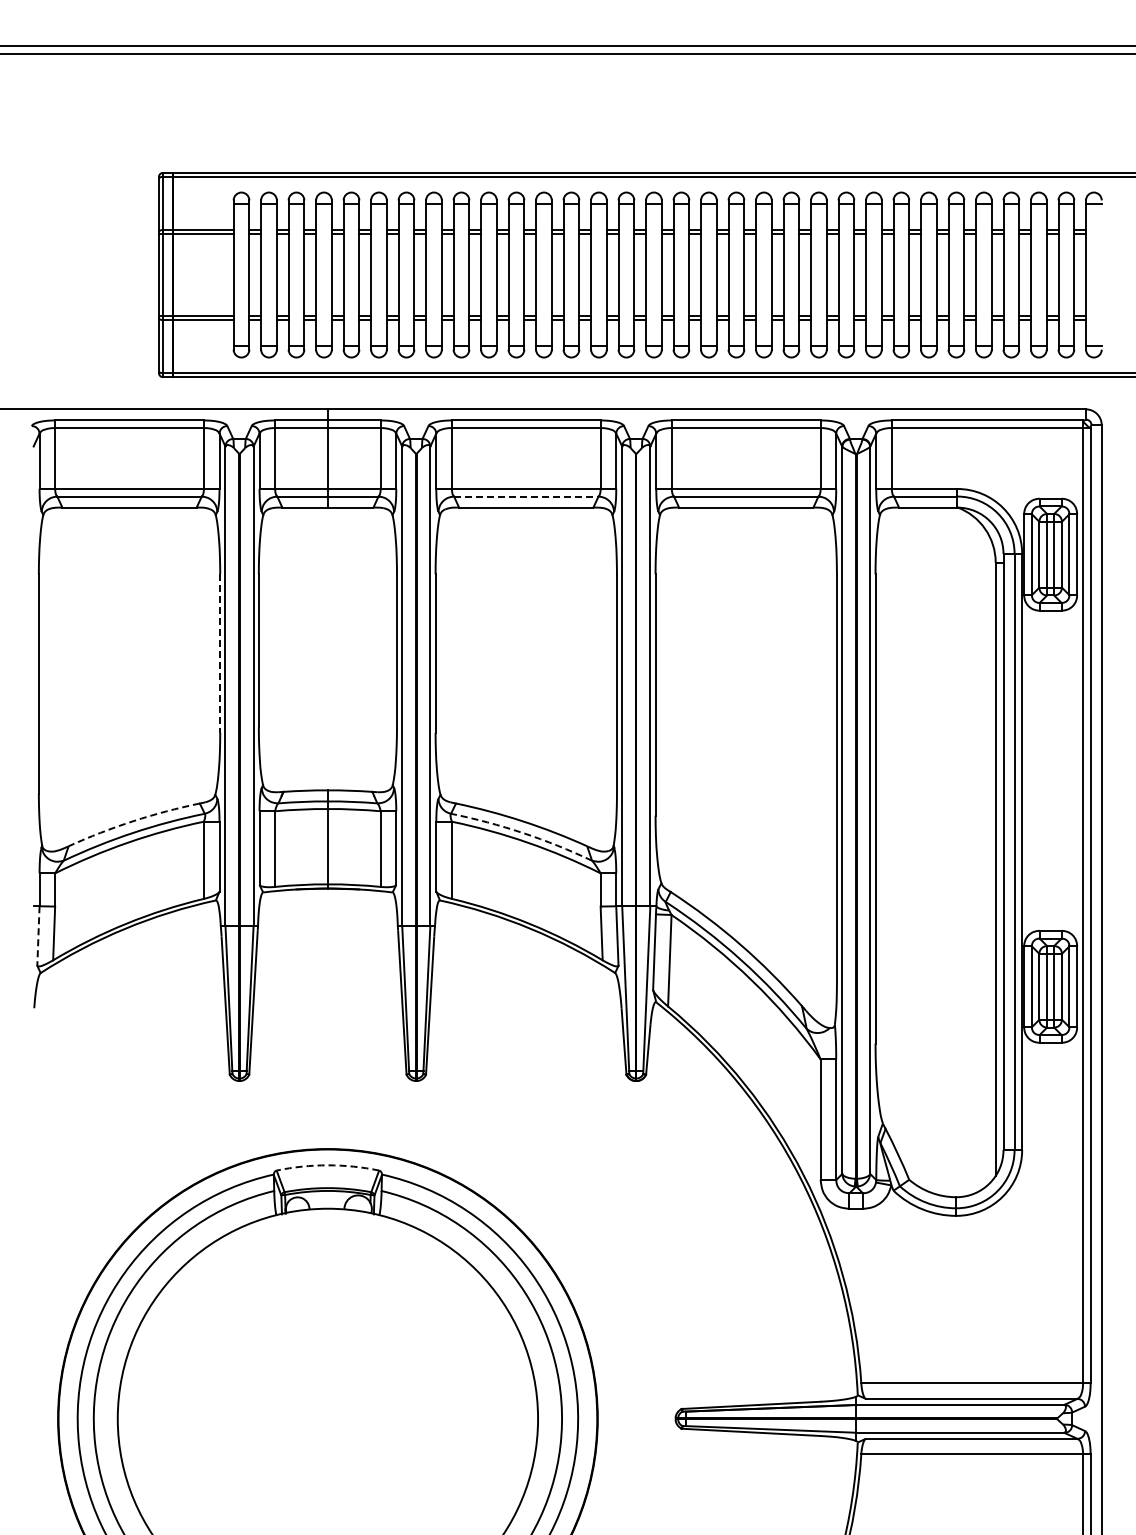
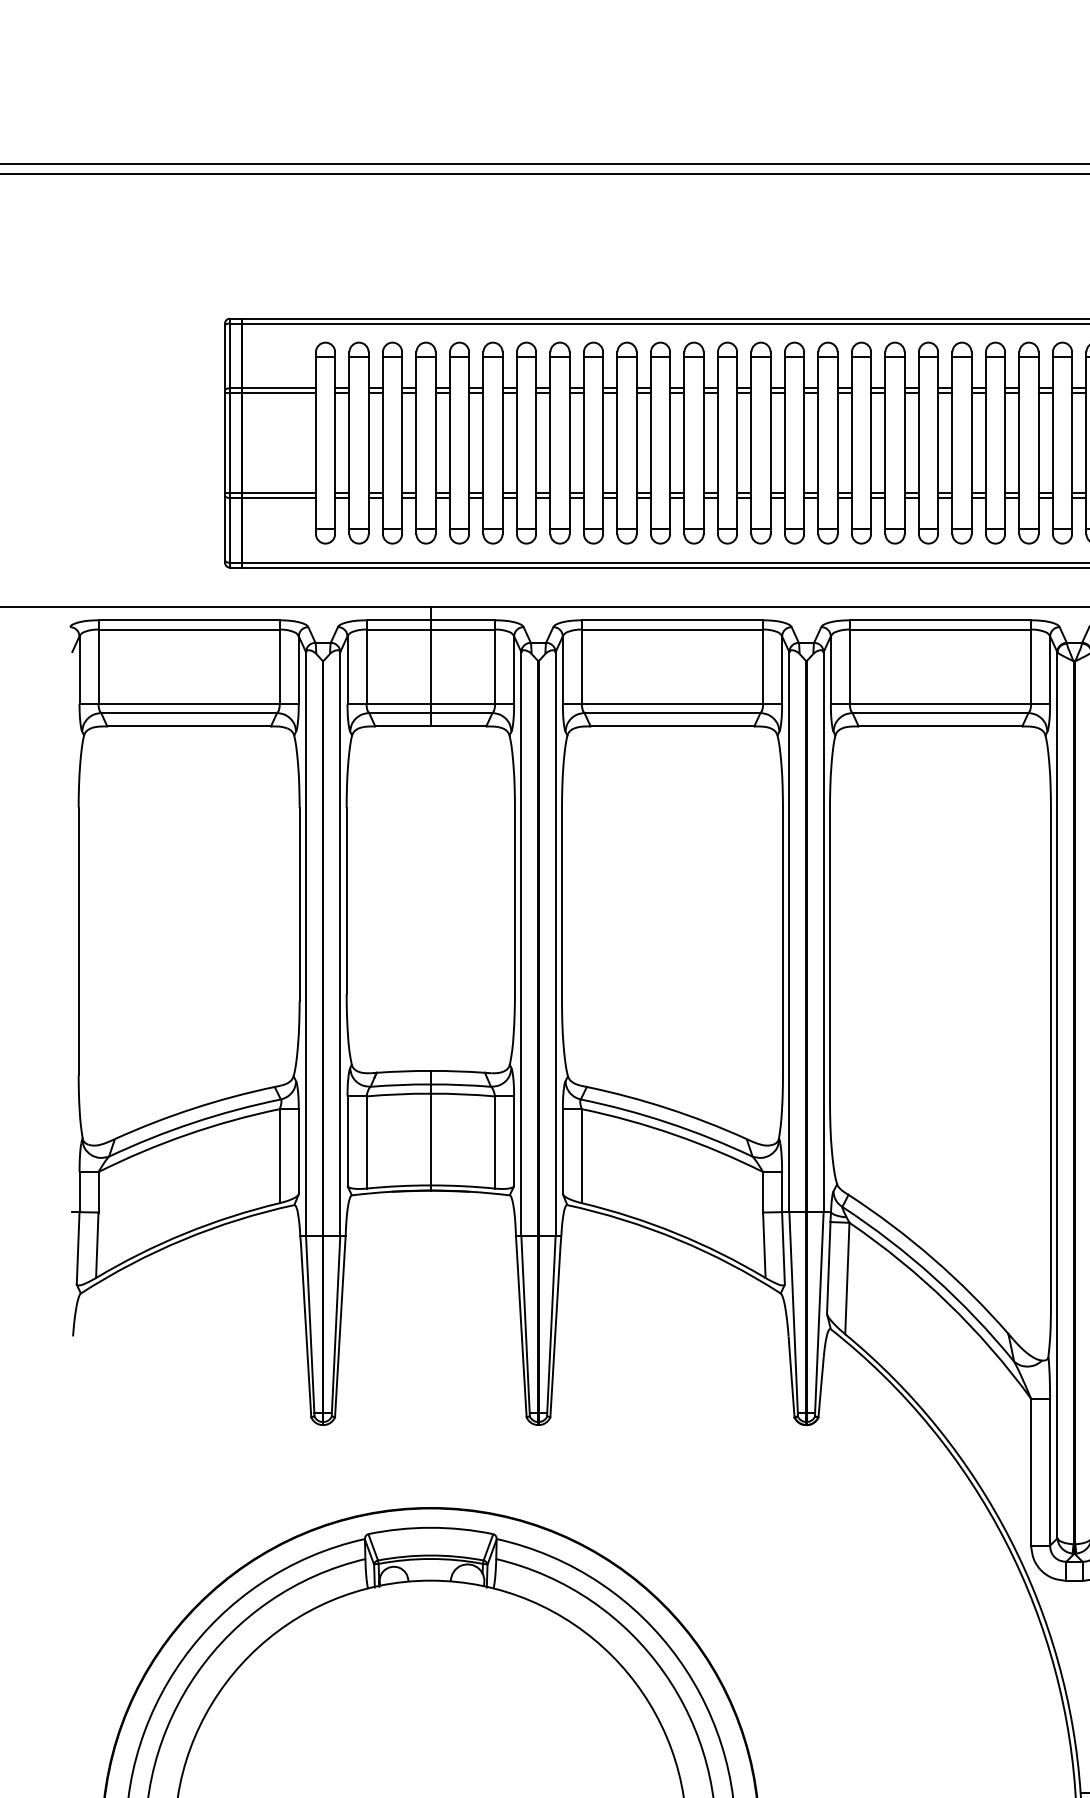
line: (526, 496) -> (672, 712), dashed -> solid
line: (220, 654) -> (299, 905), dashed -> solid
arc: (133, 821) -> (193, 1108), dashed -> solid
arc: (522, 833) -> (667, 1123), dashed -> solid
line: (38, 936) -> (78, 1248), dashed -> solid
arc: (327, 1165) -> (430, 1527), dashed -> solid

